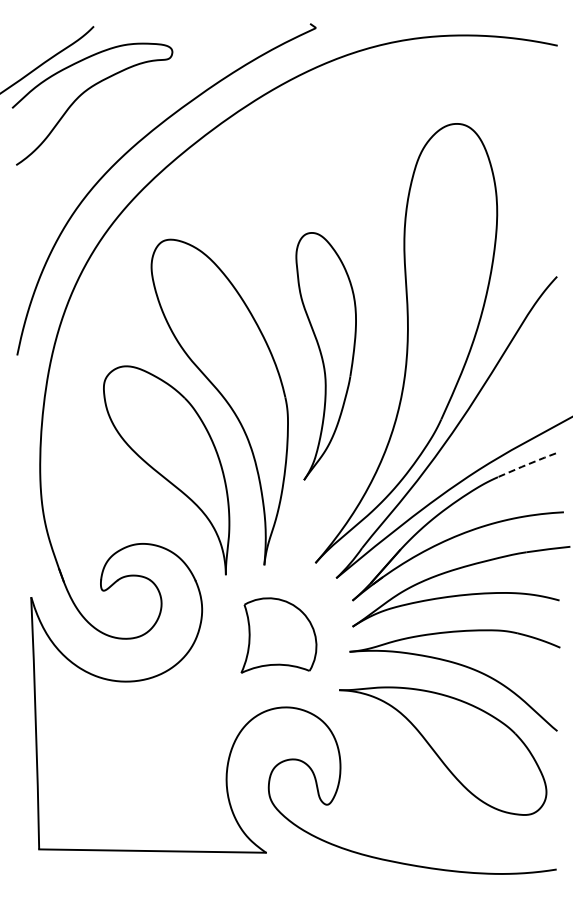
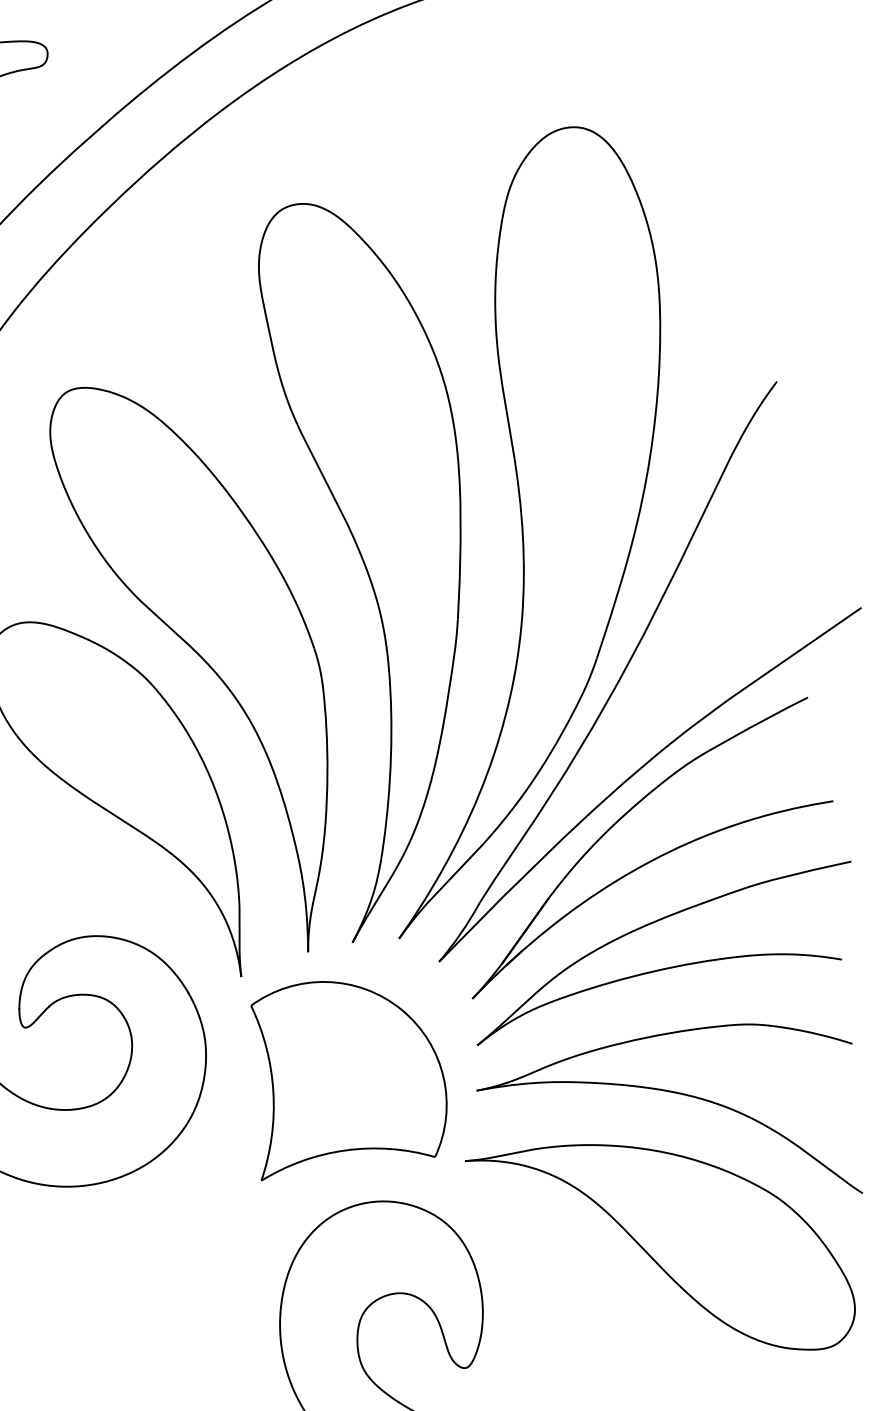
part: (325, 356) -> (378, 567), size x1.67
line: (526, 465) -> (757, 724), dashed -> solid
part: (278, 635) -> (346, 1074), size x1.43

